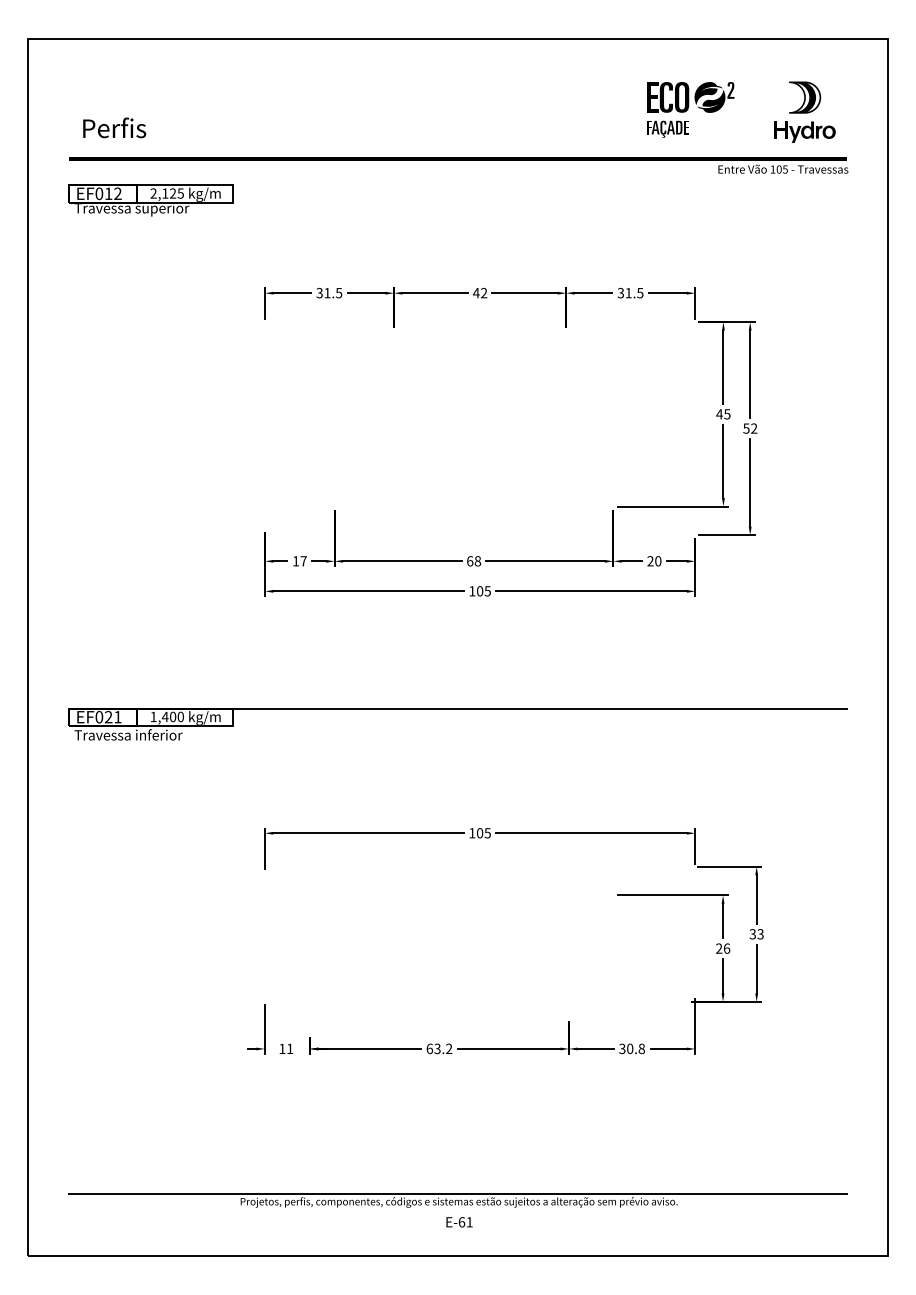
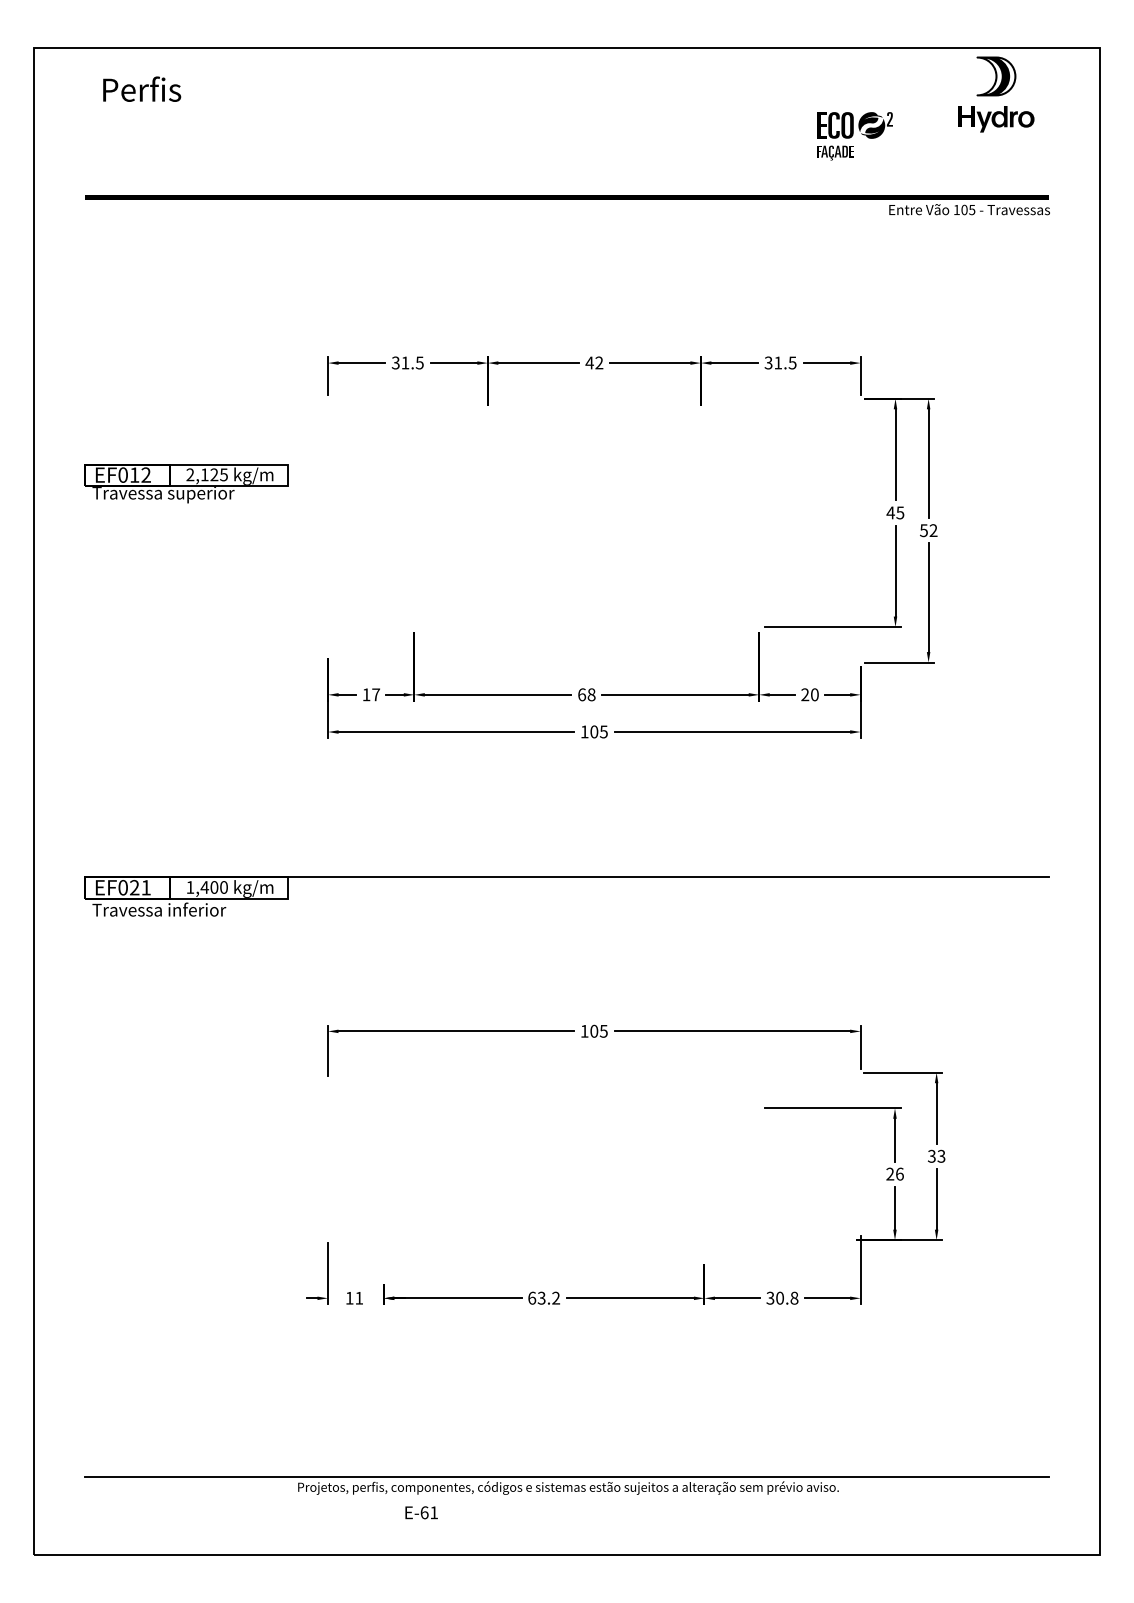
part: (690, 109) -> (854, 135), size x0.7
part: (804, 111) -> (995, 93), moved
text: (114, 127) -> (141, 88), moved
part: (150, 200) -> (186, 483), moved
text: (459, 1222) -> (421, 1513), moved

